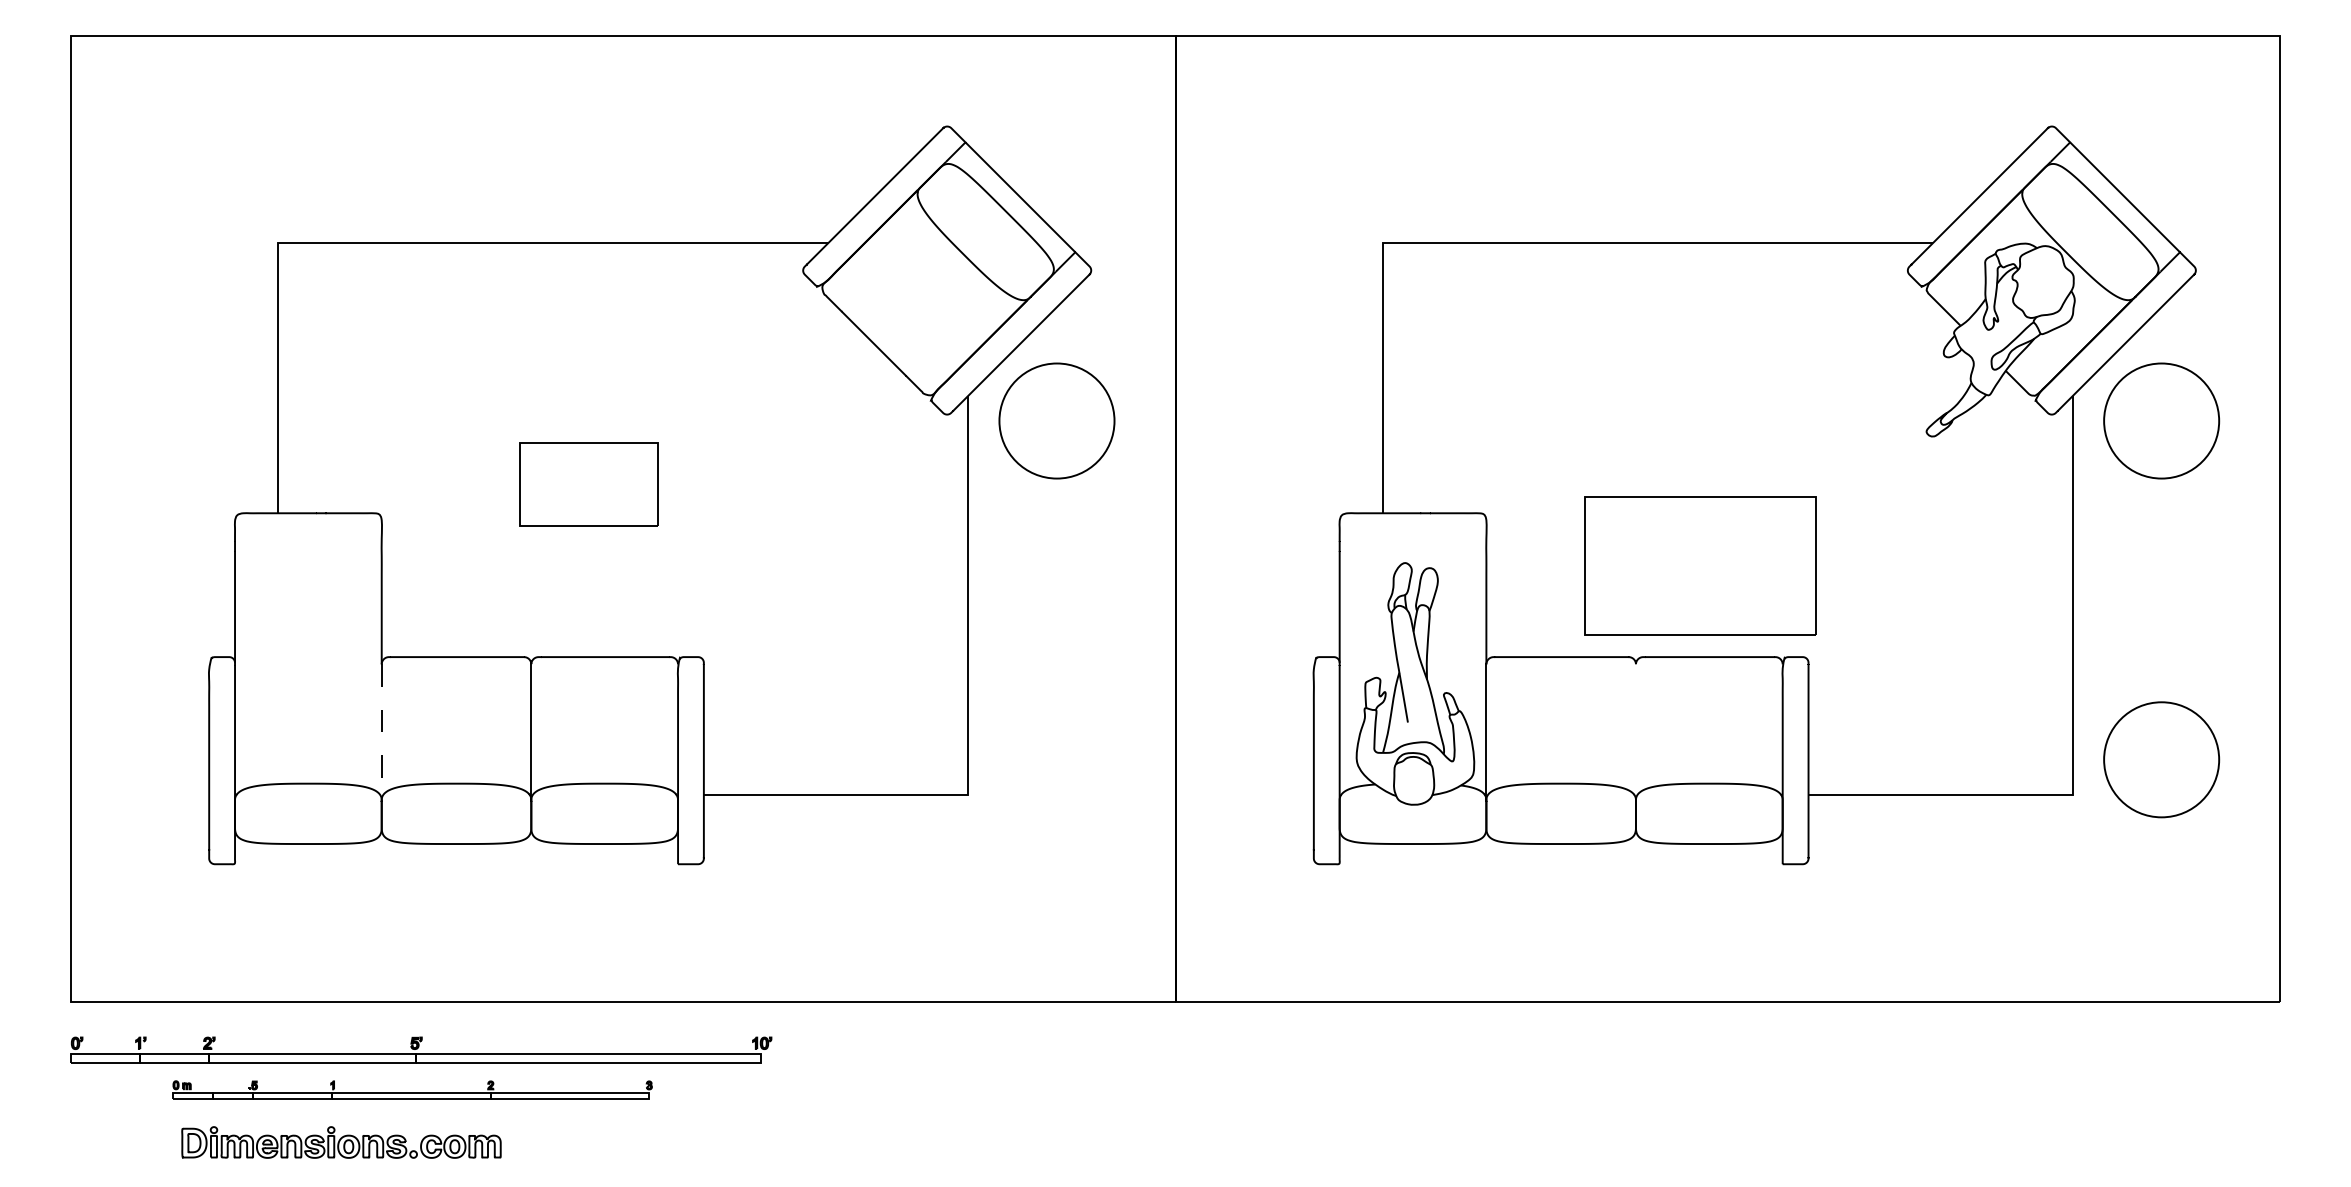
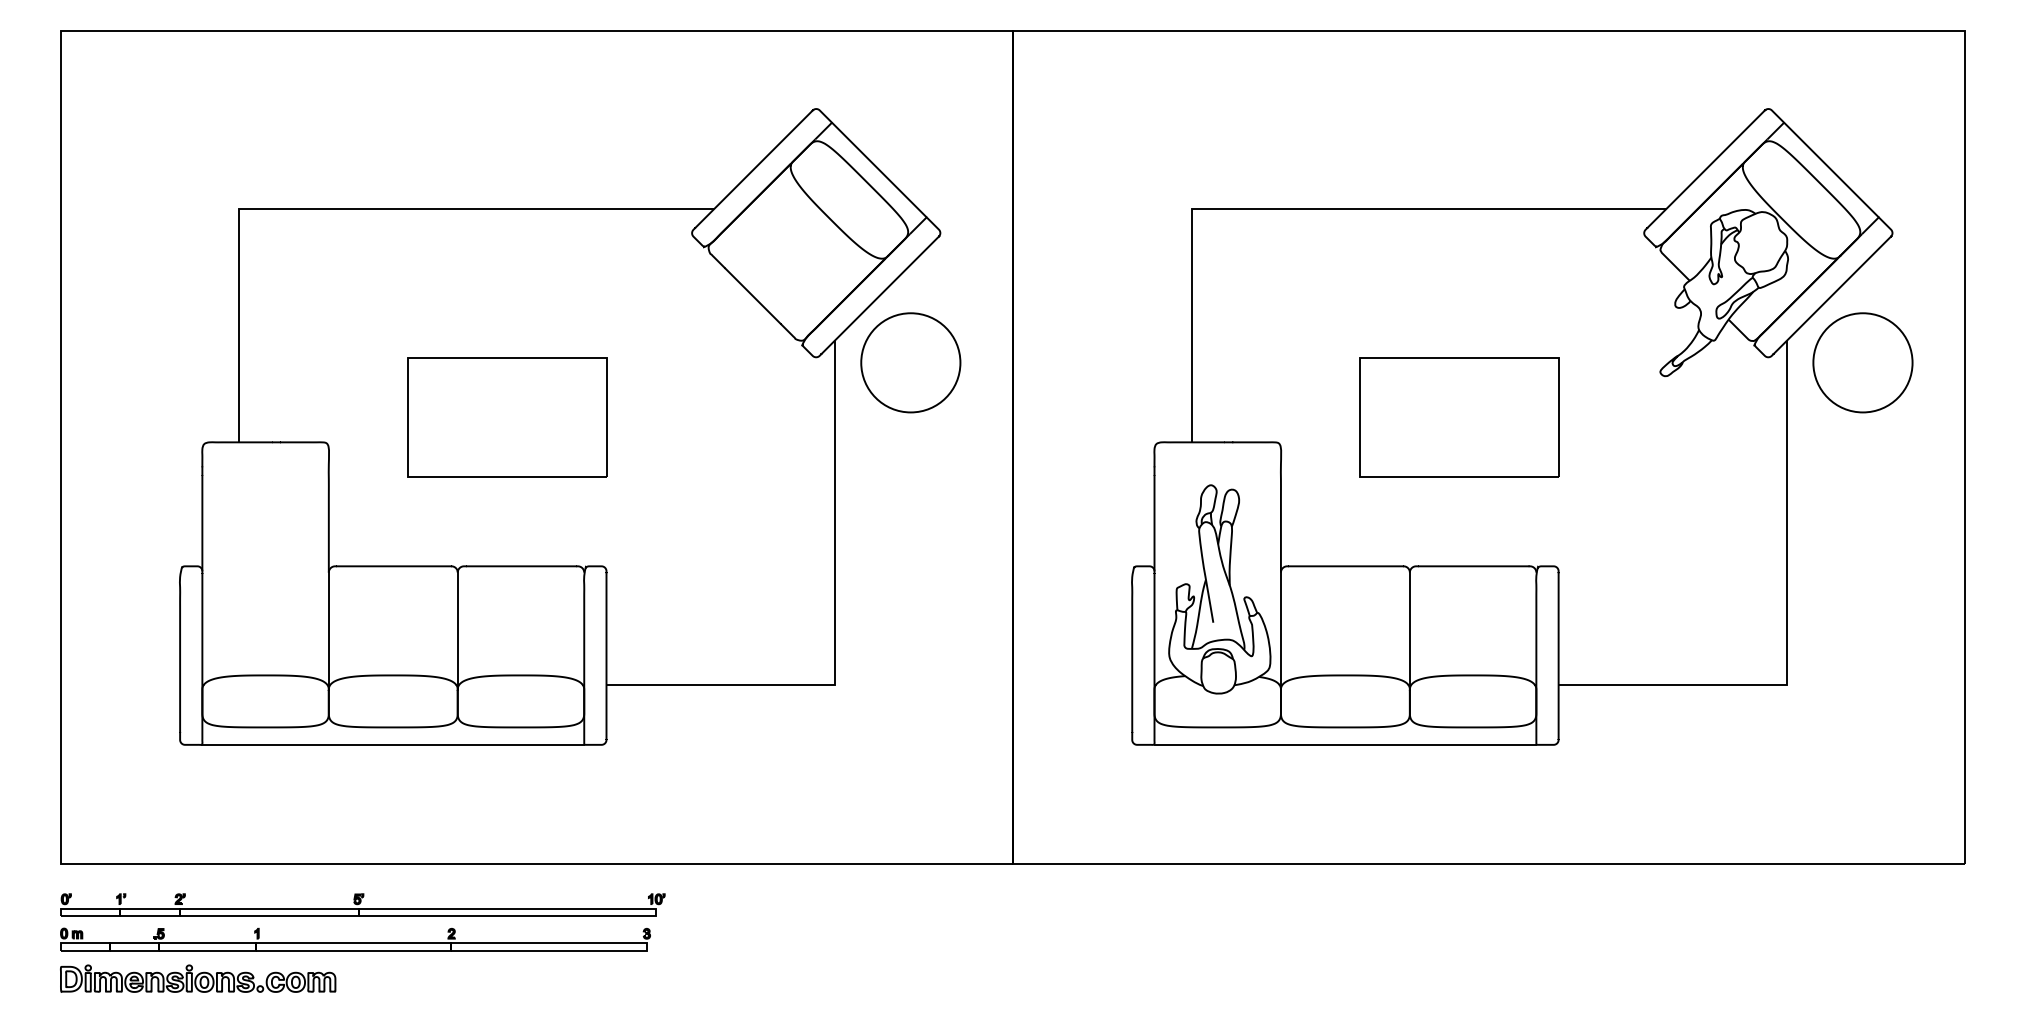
part: (589, 484) -> (507, 417), size x1.67
part: (1700, 565) -> (1459, 417), moved
line: (1635, 731) -> (1409, 630), added
line: (381, 732) -> (328, 631), dashed -> solid
circle: (2161, 759) -> (1862, 654), removed
line: (456, 863) -> (393, 744), added
line: (1561, 863) -> (1345, 744), added
part: (412, 1090) -> (355, 939), size x1.43
part: (341, 1142) -> (198, 978), moved

